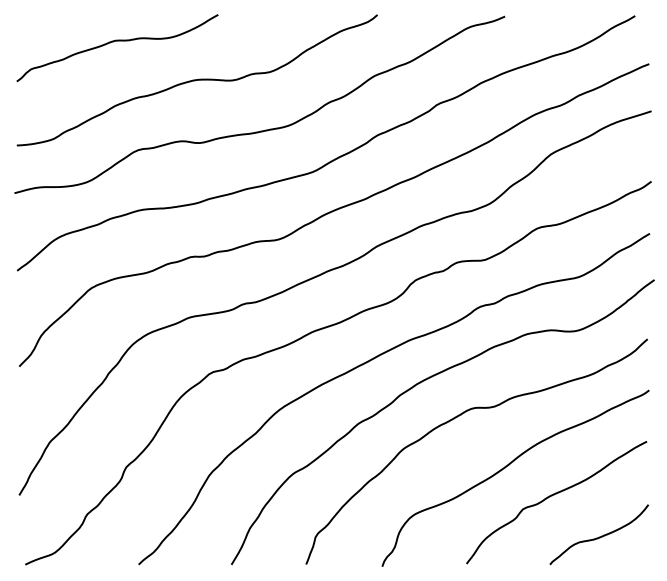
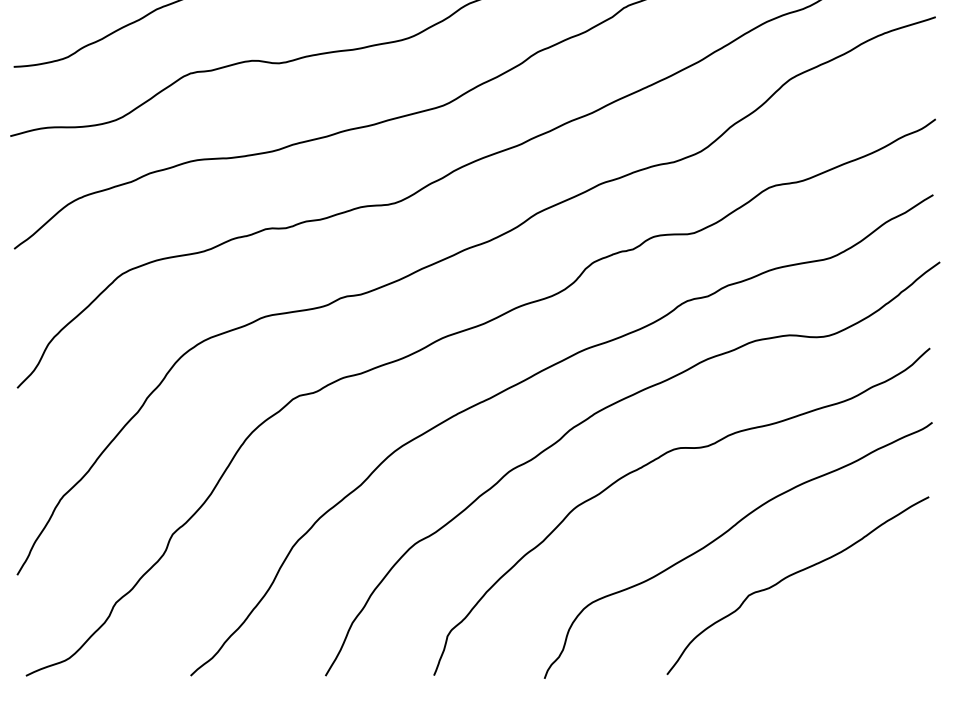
curve: (599, 536) -> (860, 634), removed

